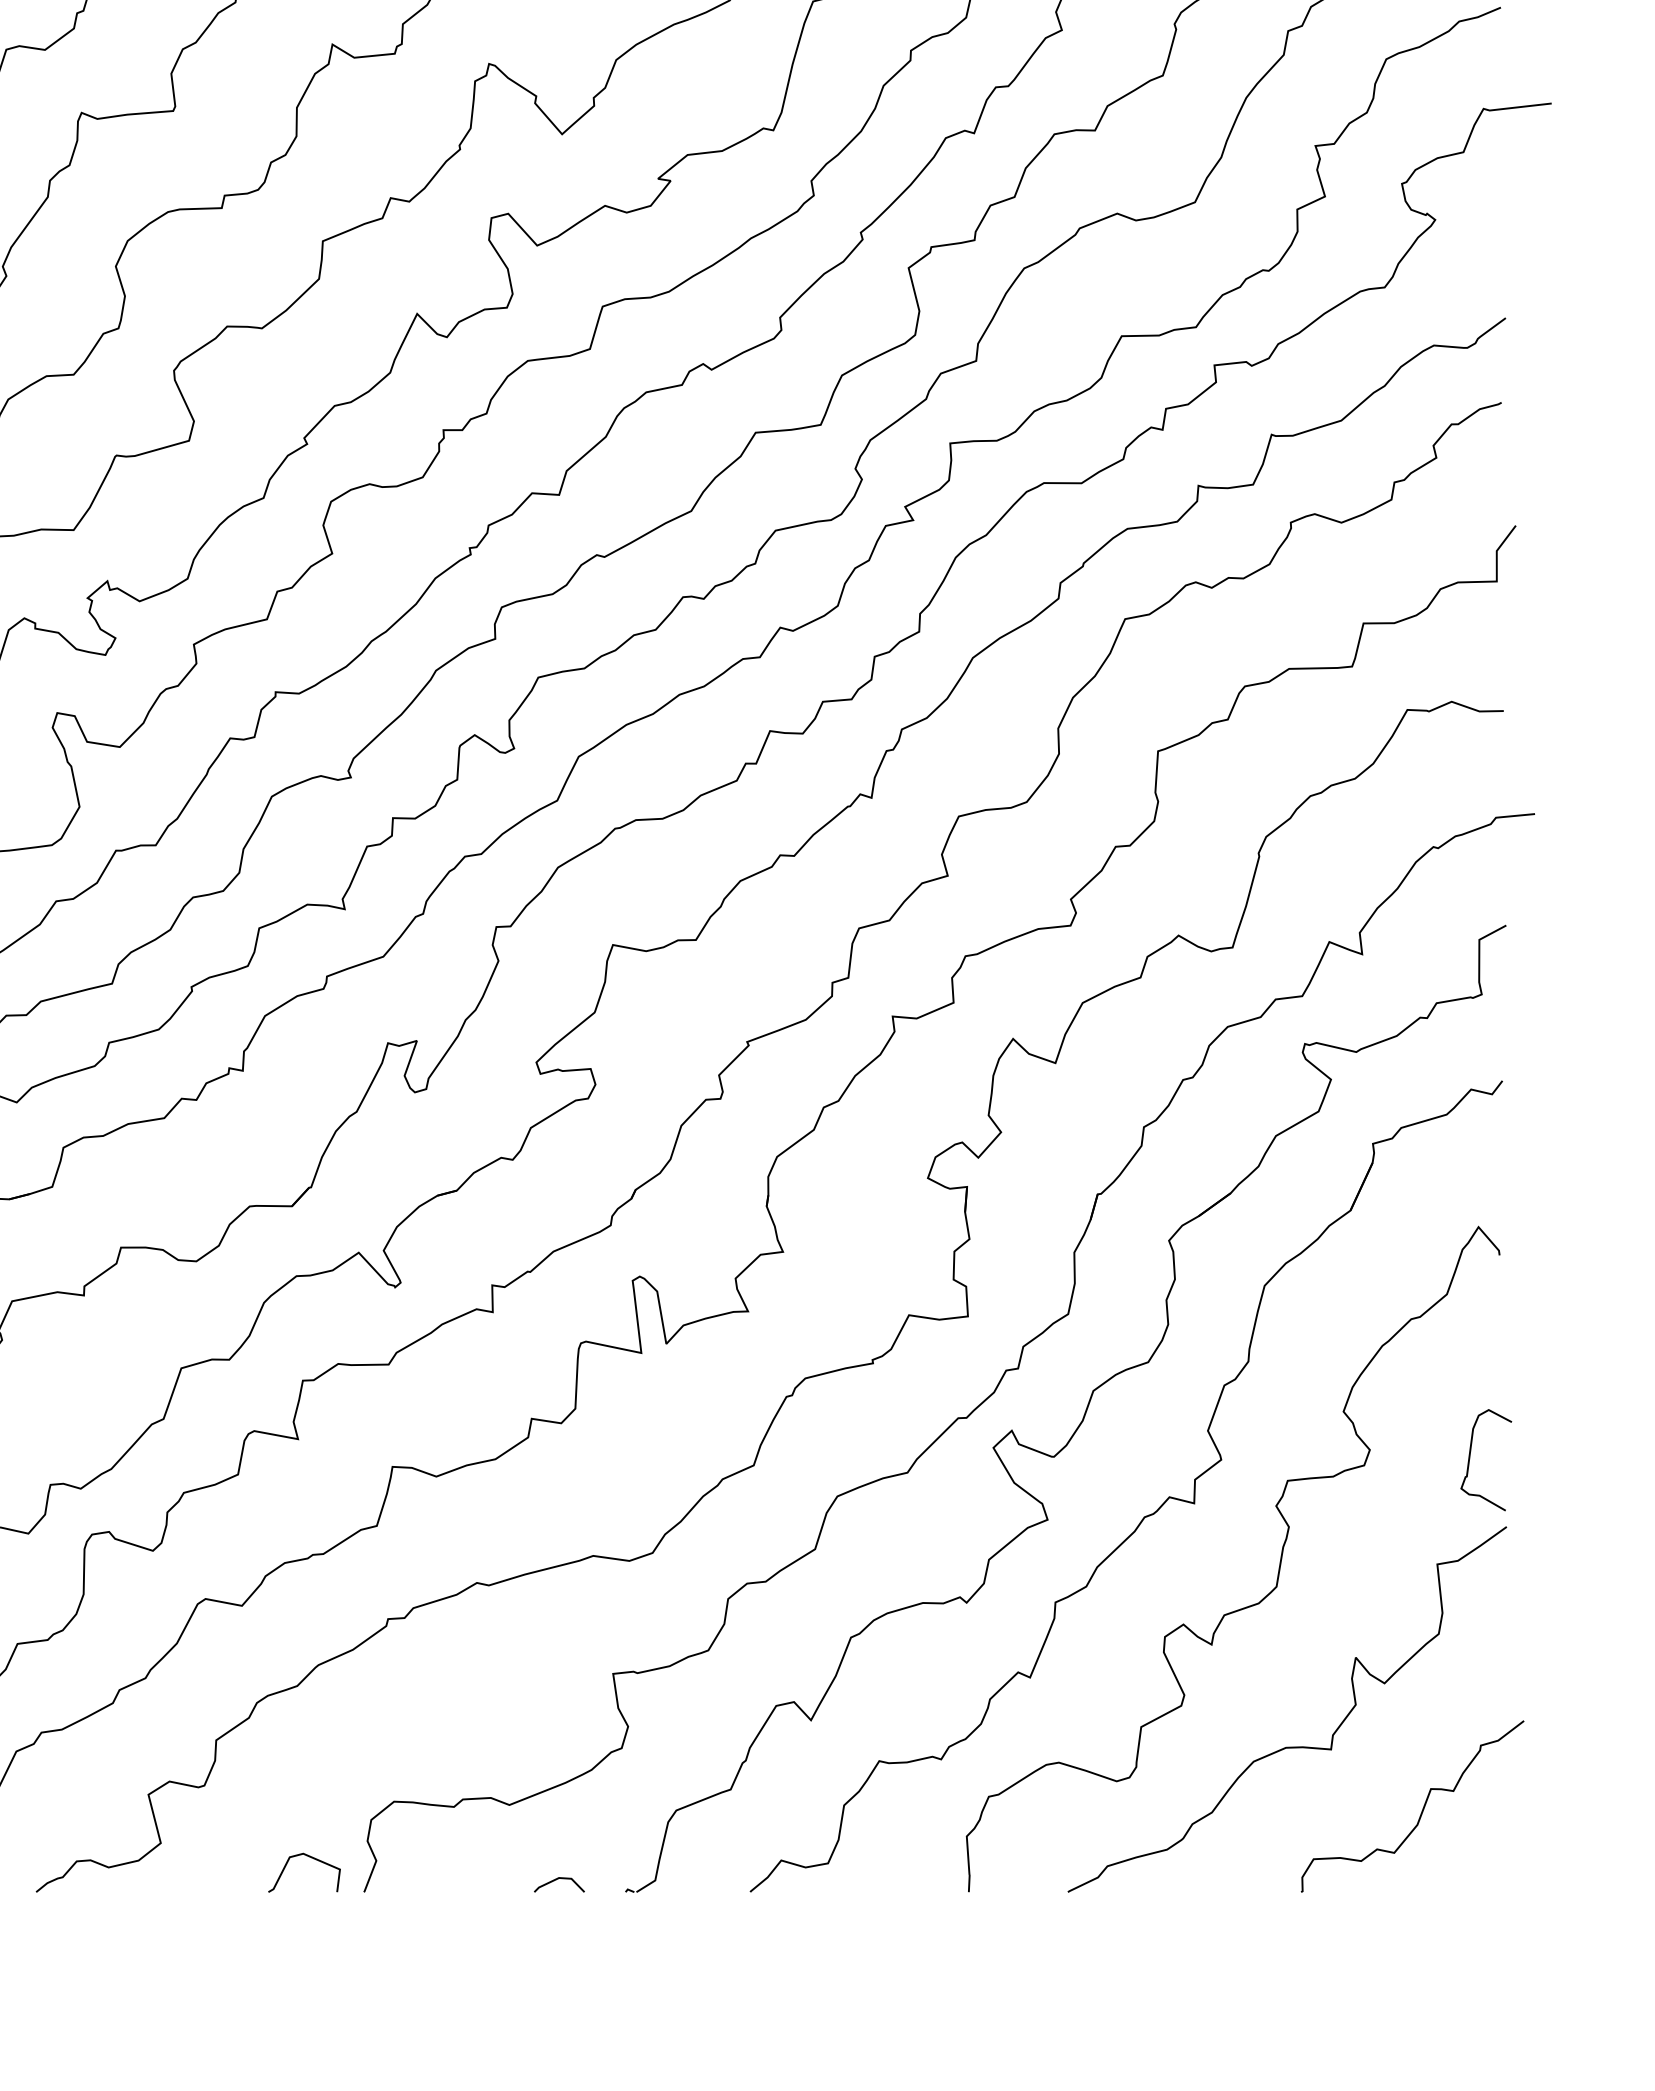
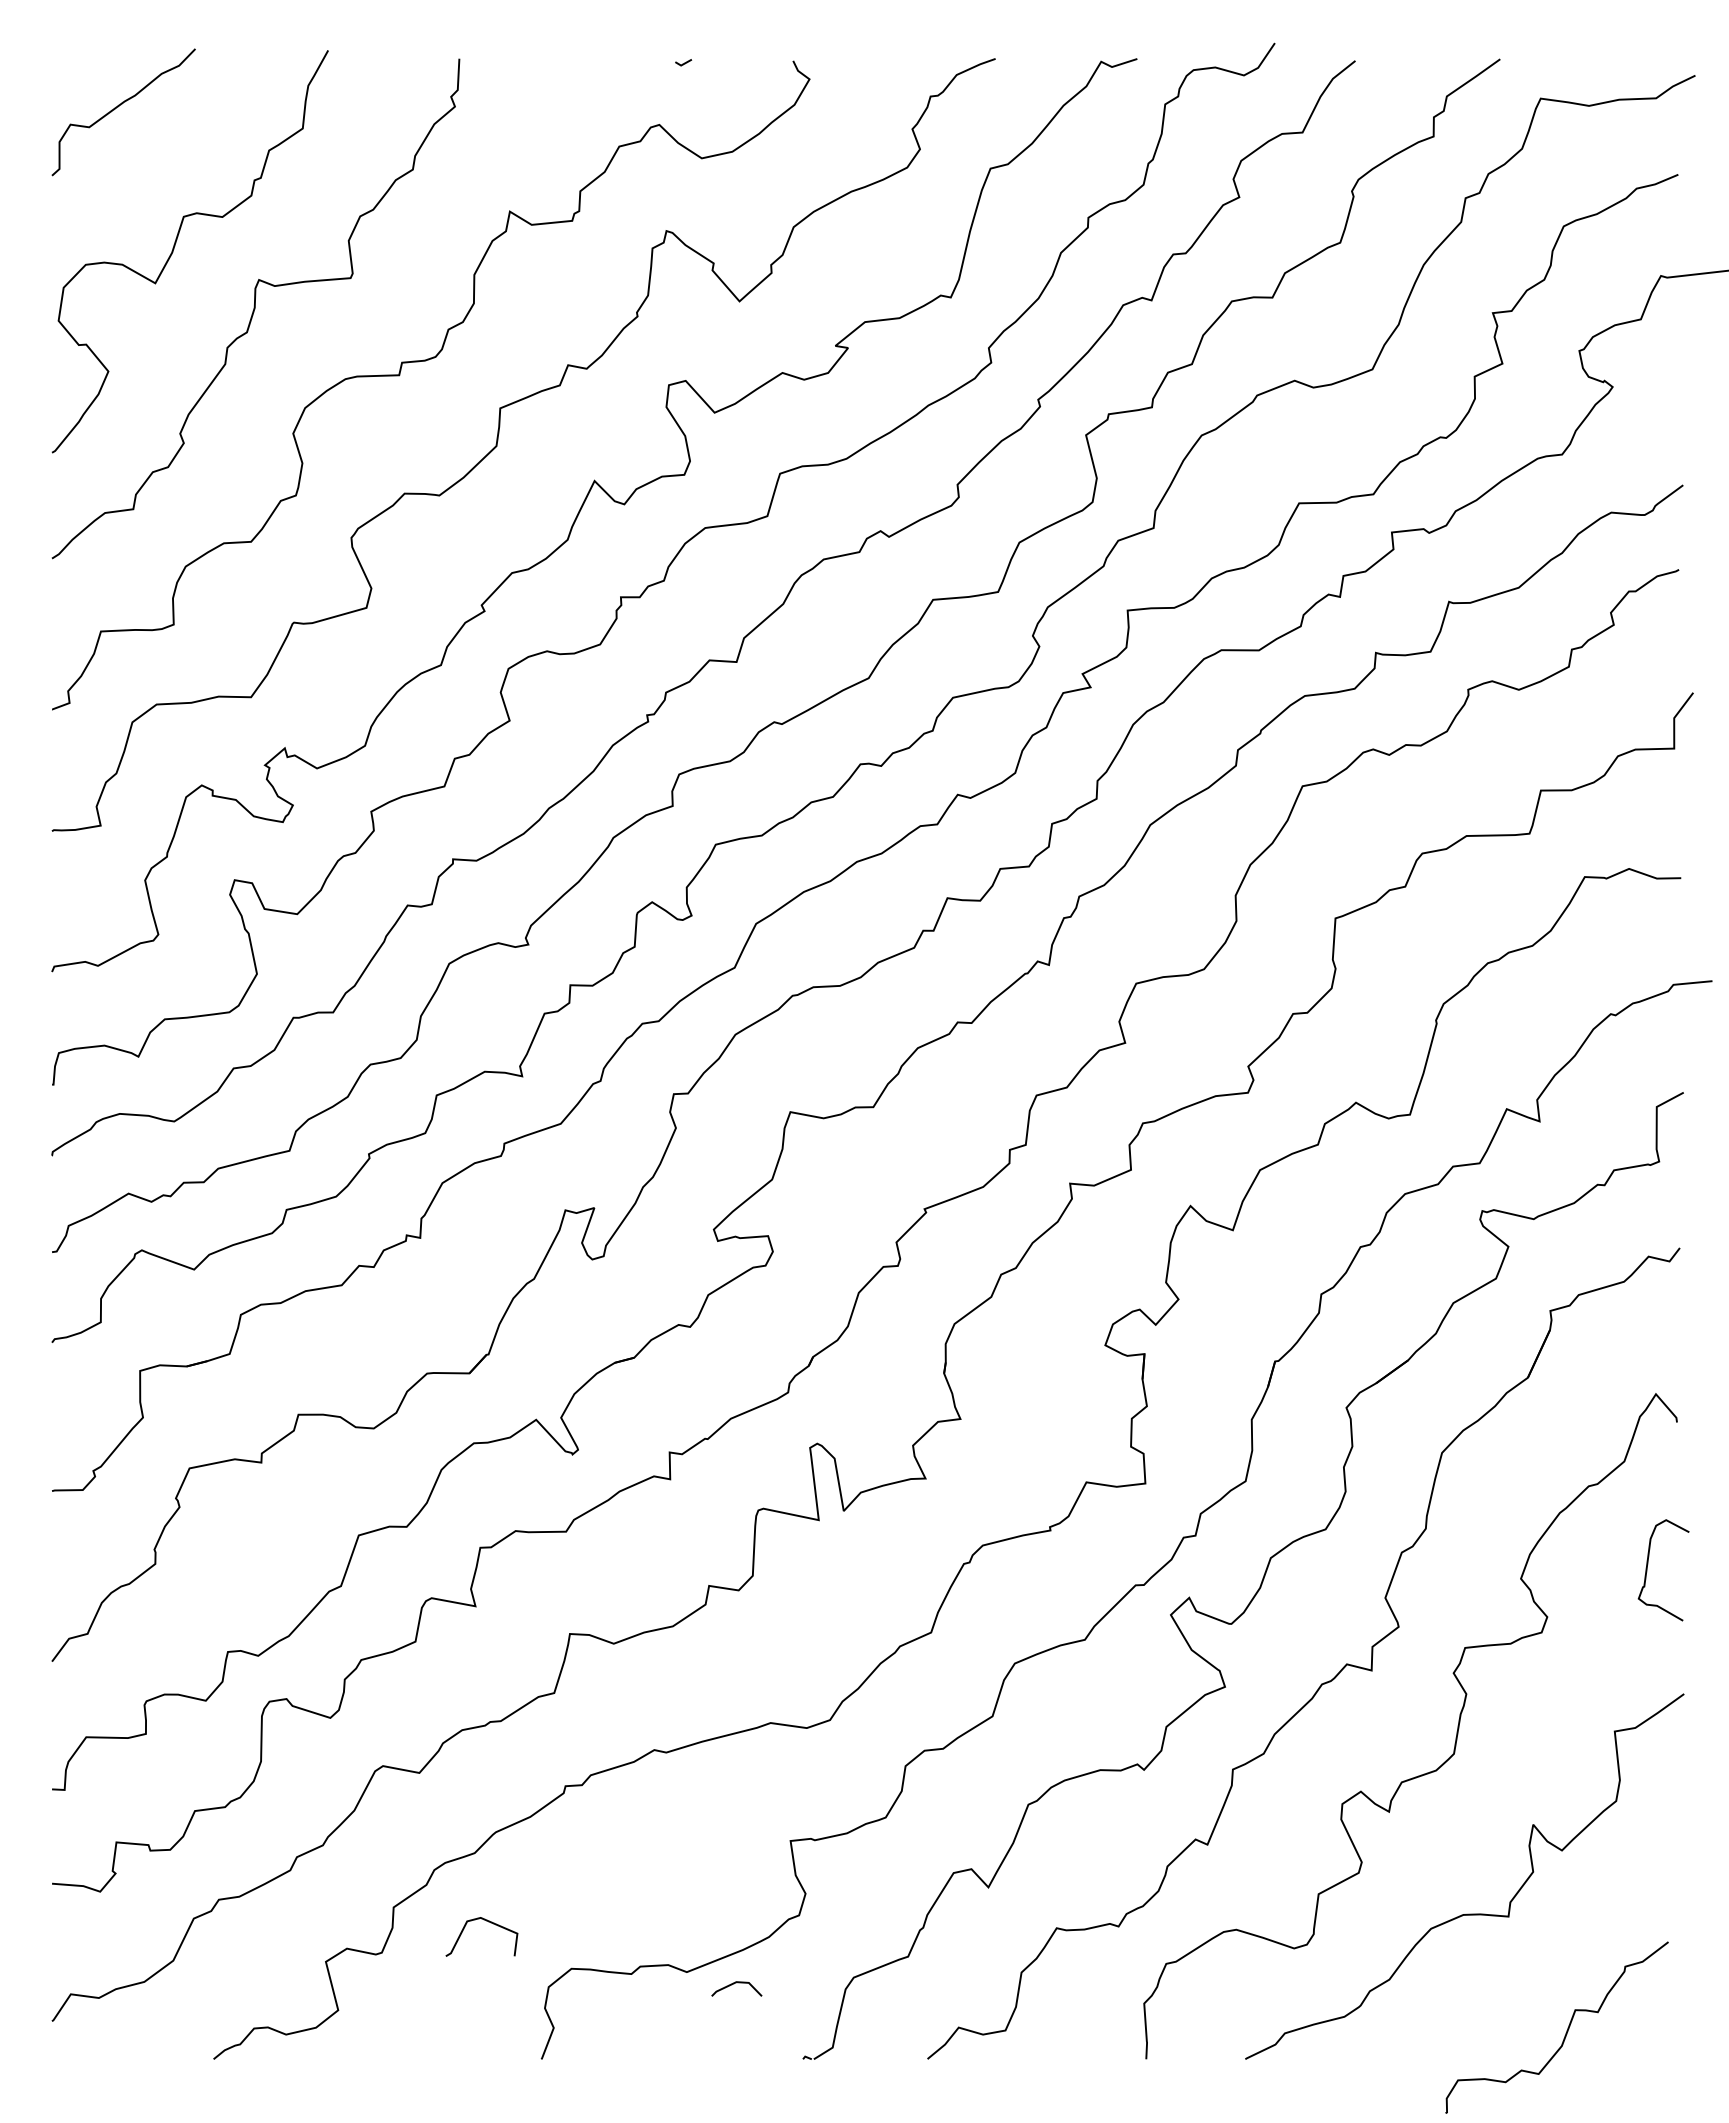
curve: (1470, 1460) -> (1647, 1570), moved
curve: (1422, 1809) -> (1566, 2030), moved
curve: (311, 1858) -> (488, 1922), moved
line: (557, 1880) -> (734, 1984), moved

